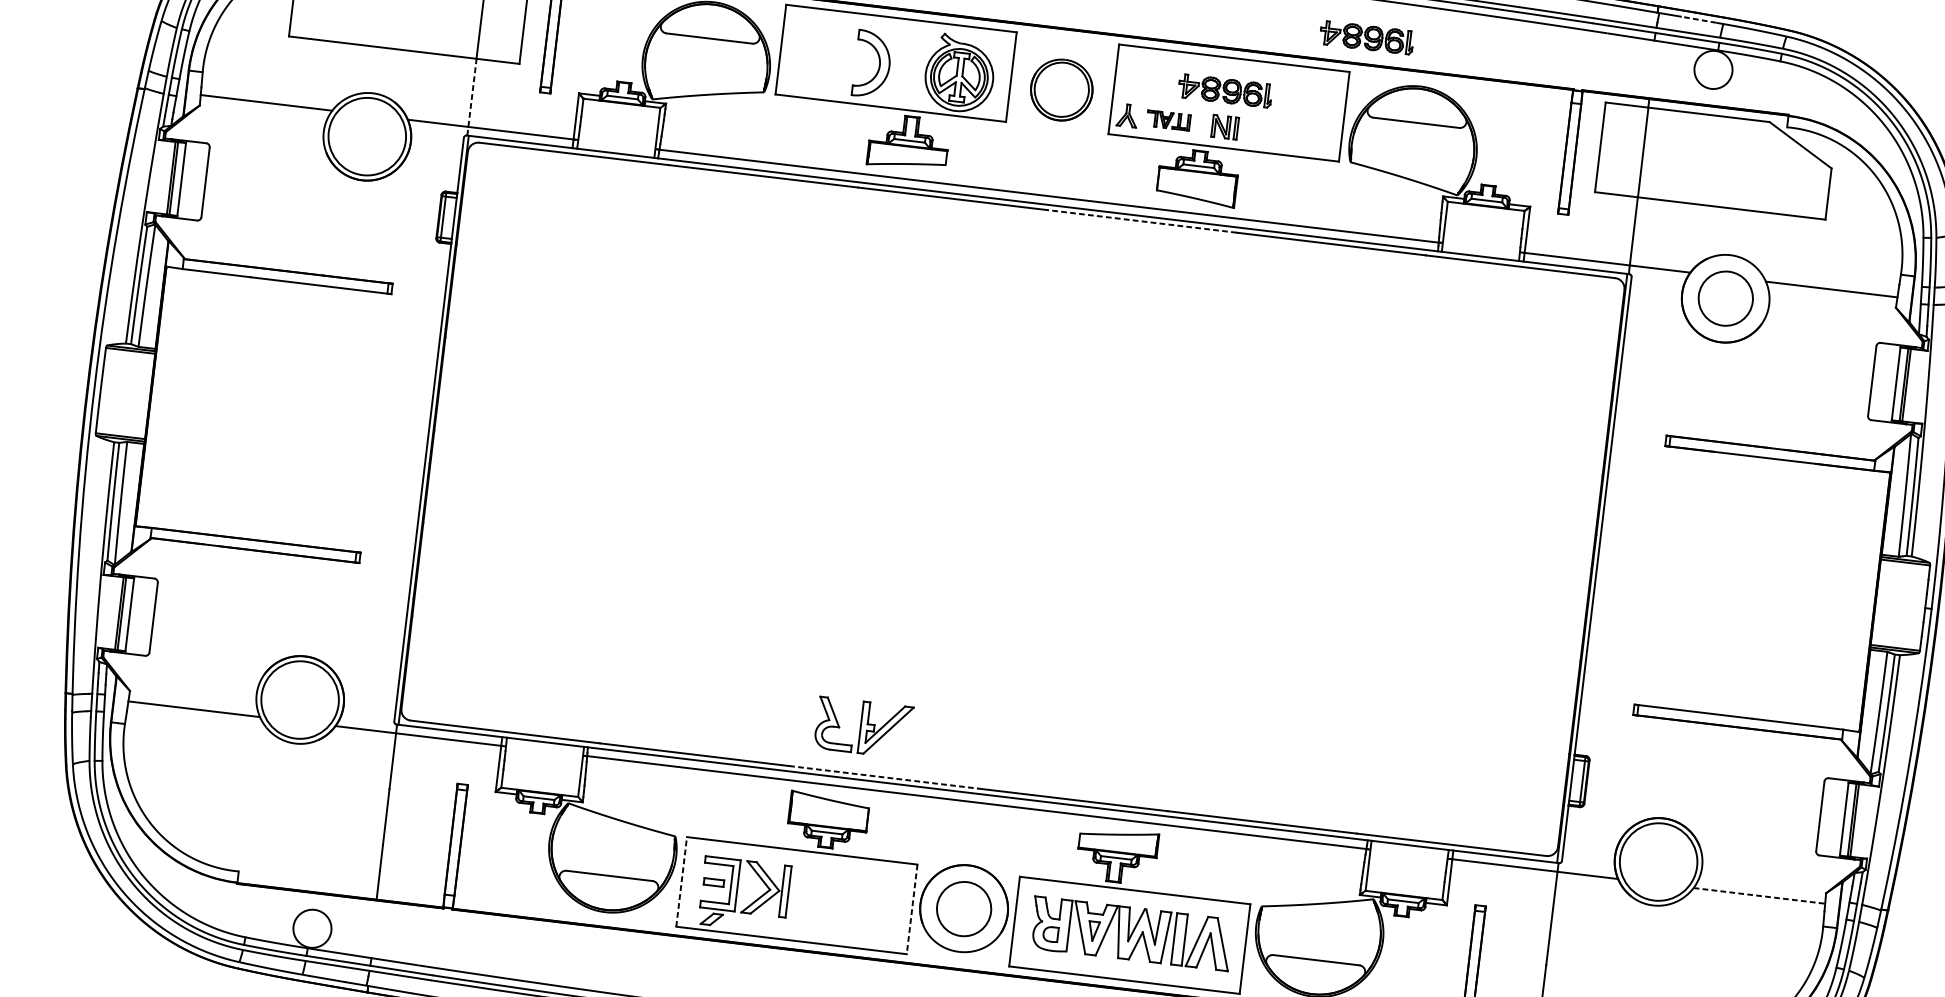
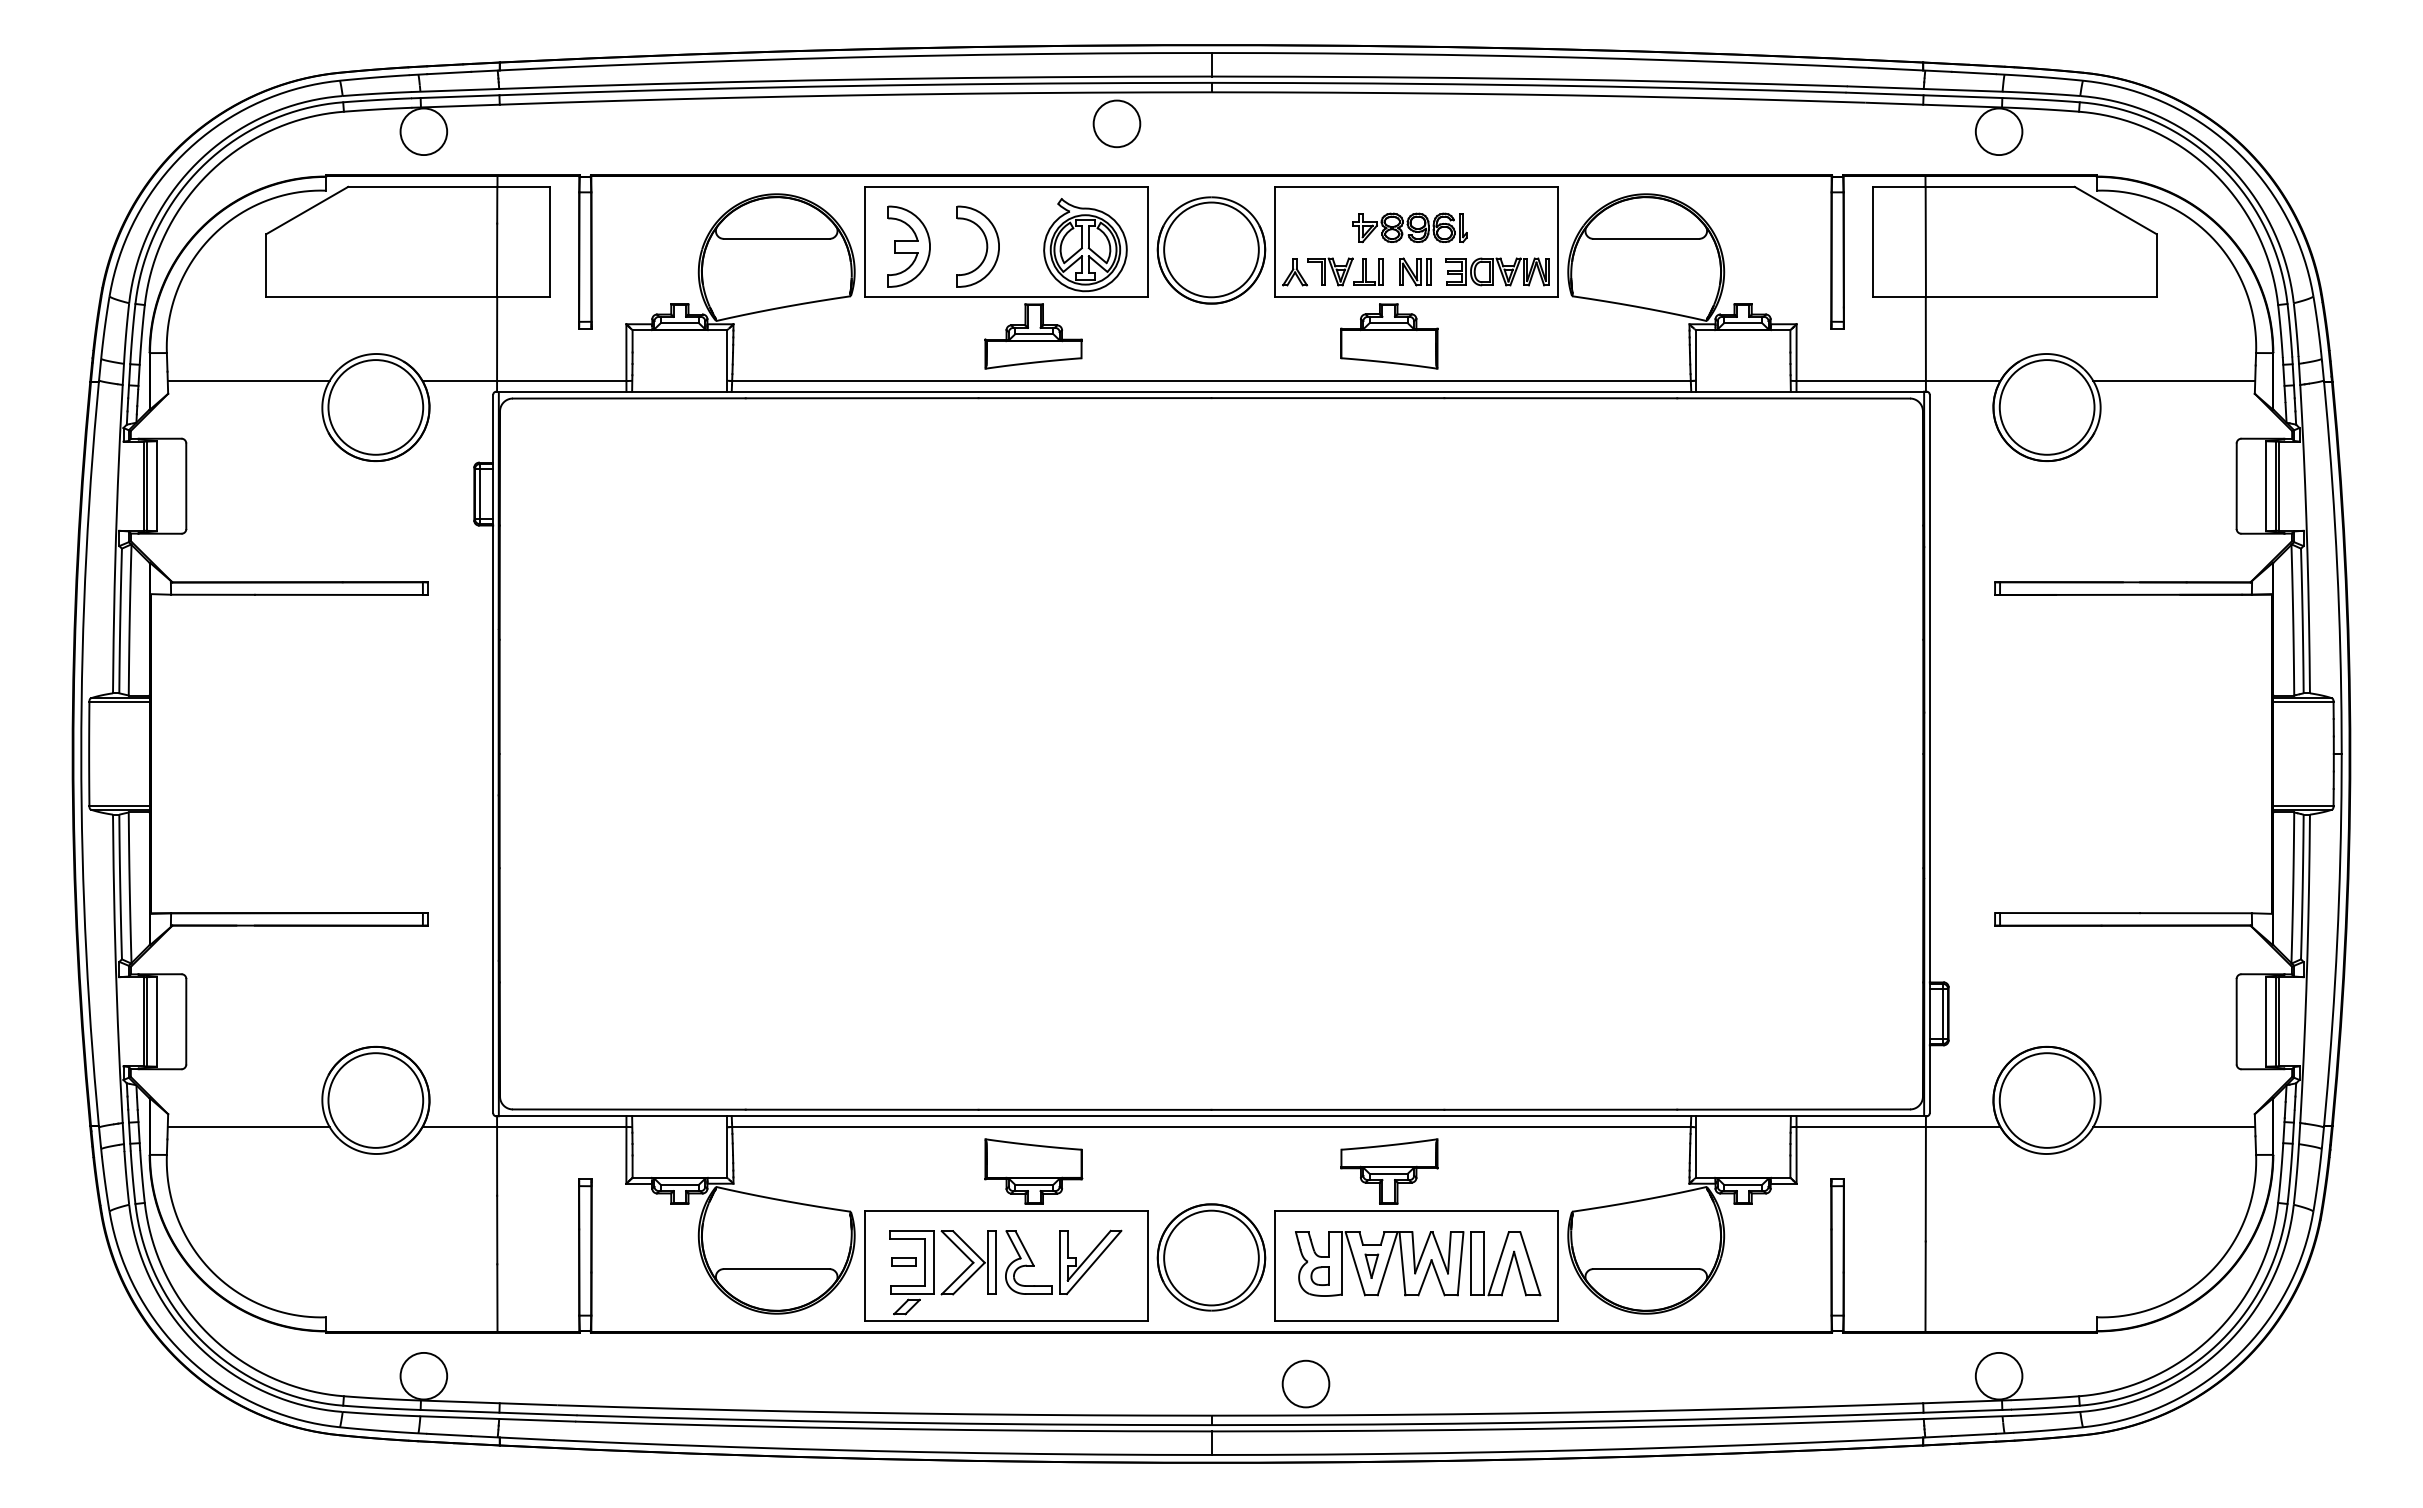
line: (1698, 19) -> (1973, 72), dashed -> solid
part: (1366, 37) -> (1573, 142), removed
part: (815, 57) -> (908, 246), added
part: (1061, 90) -> (1211, 250), size x1.43
line: (472, 96) -> (497, 343), dashed -> solid
part: (1168, 120) -> (1345, 271), size x1.43
part: (1292, 134) -> (1497, 271), added
line: (1141, 221) -> (1327, 398), dashed -> solid
circle: (1725, 298) -> (2046, 407), size x1.43
part: (863, 726) -> (1063, 1261), moved
line: (884, 777) -> (1095, 1109), dashed -> solid
line: (681, 881) -> (864, 1265), dashed -> solid
line: (1759, 895) -> (2174, 1126), dashed -> solid
circle: (964, 908) -> (1211, 1257), size x1.43
line: (912, 909) -> (1148, 1266), dashed -> solid

